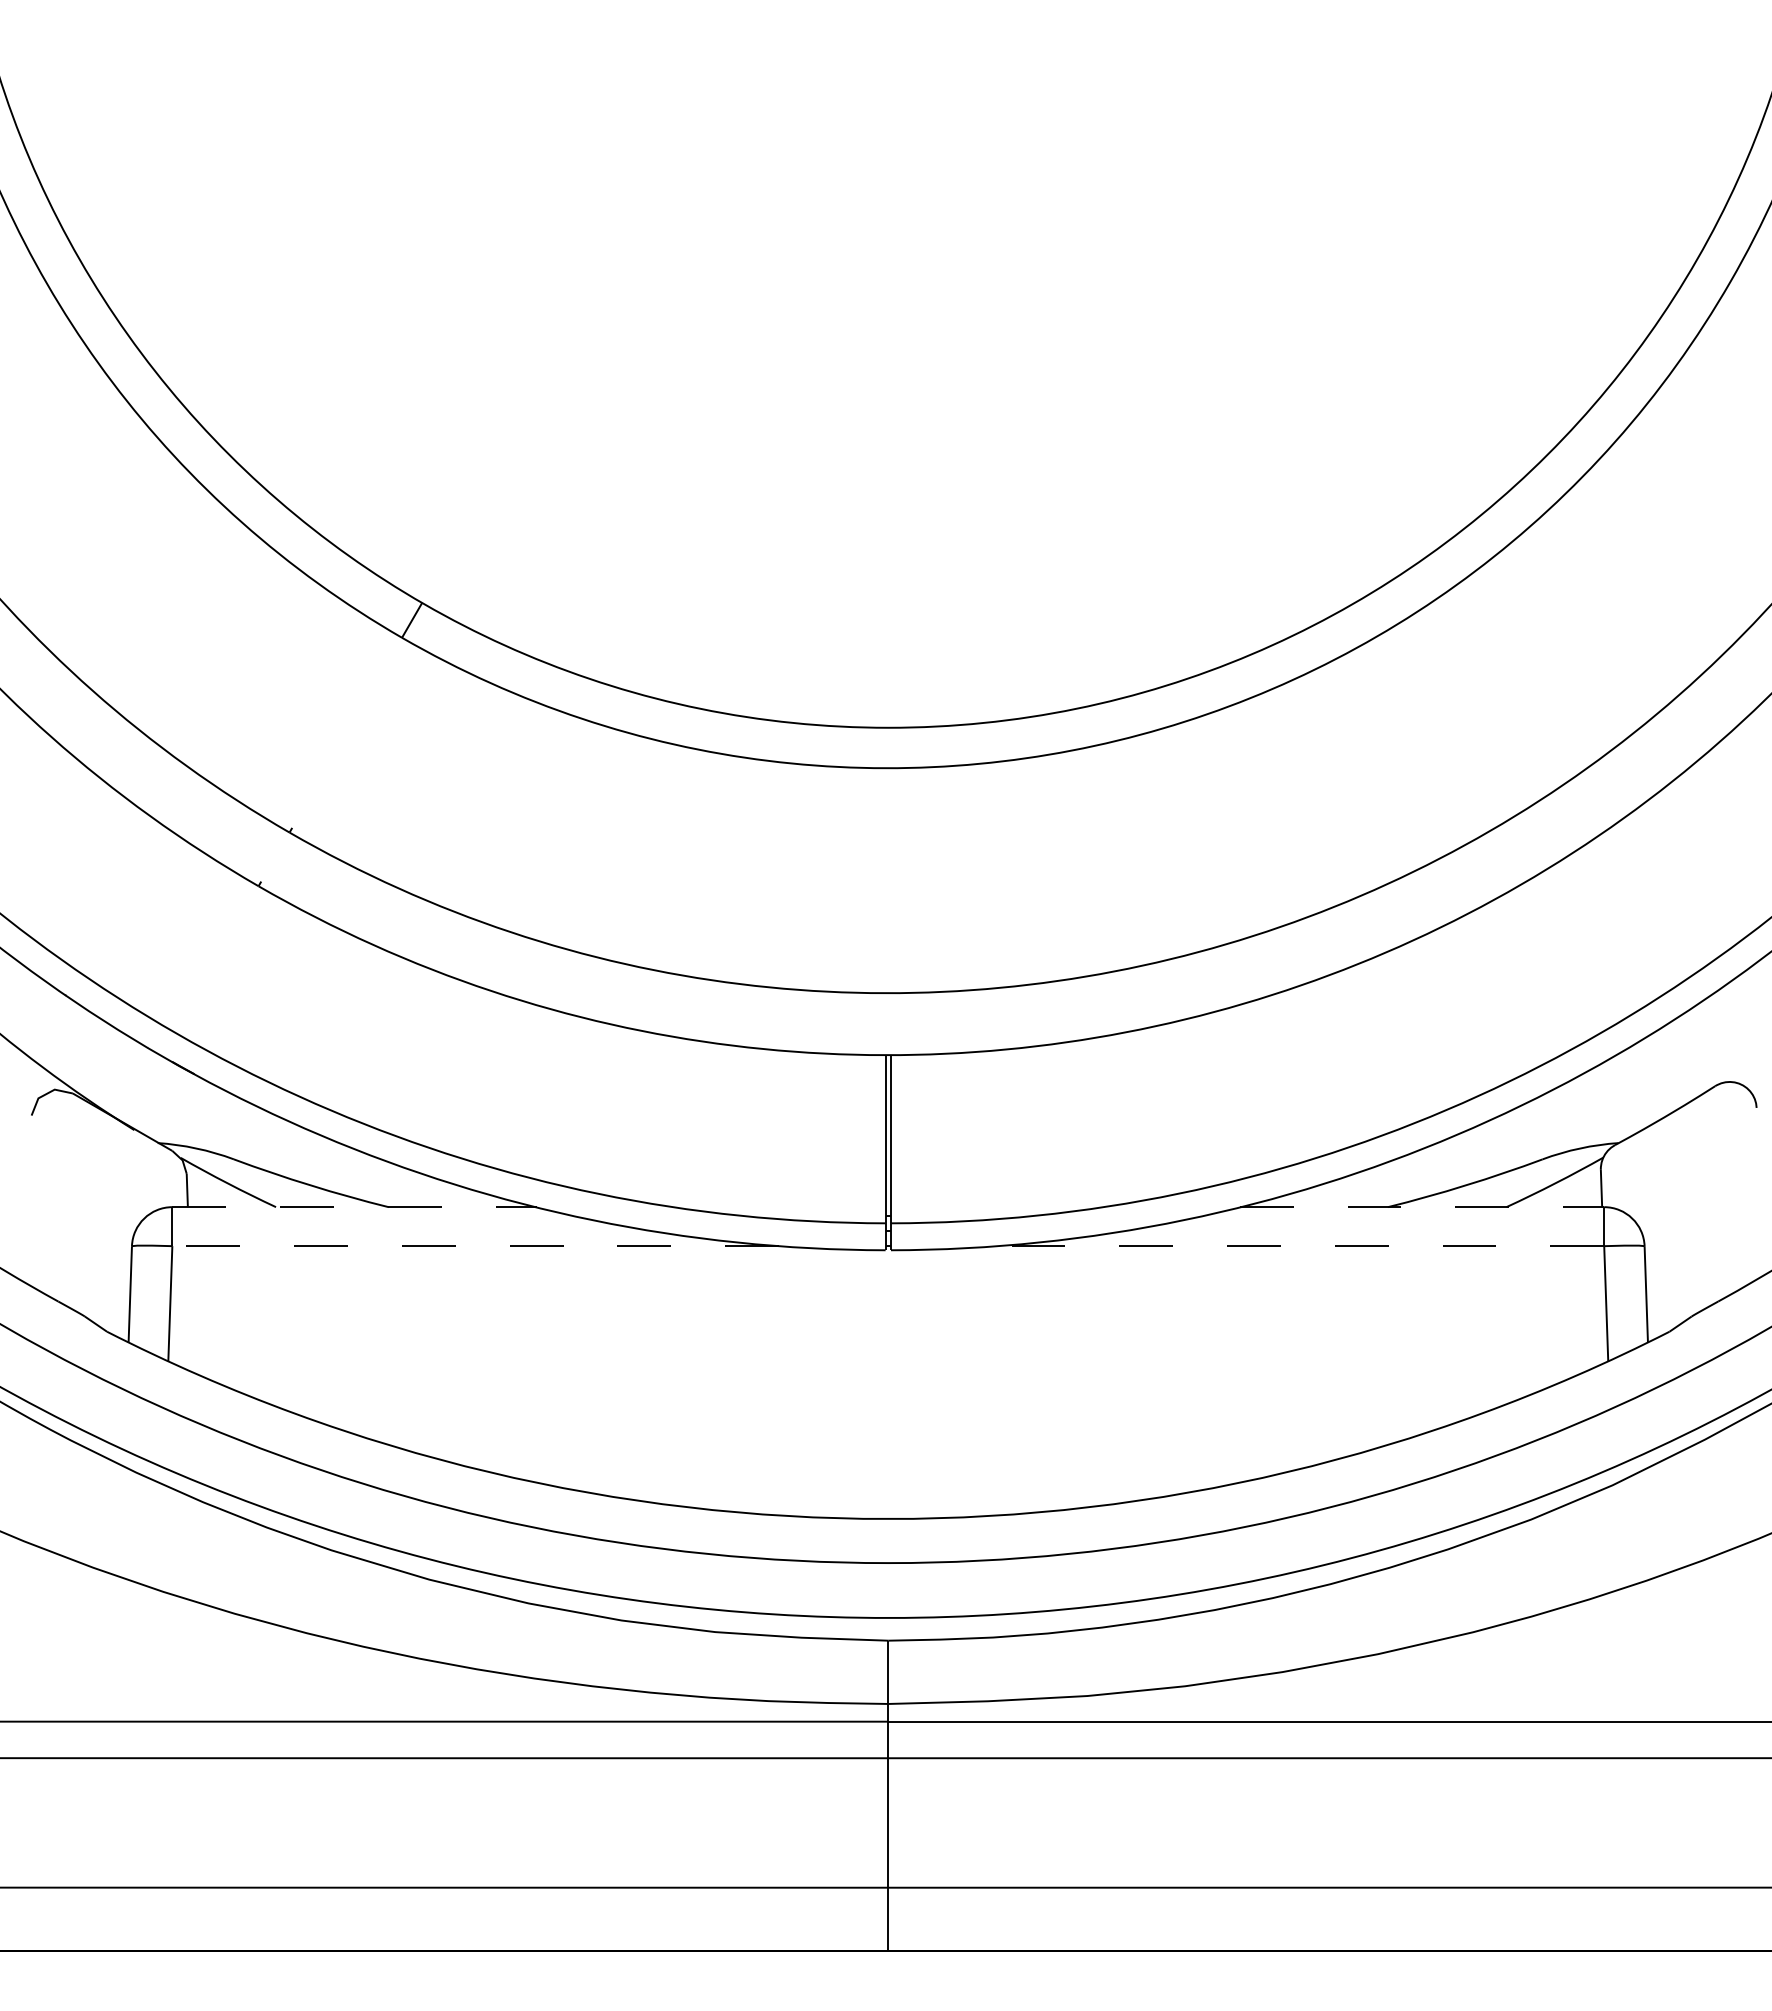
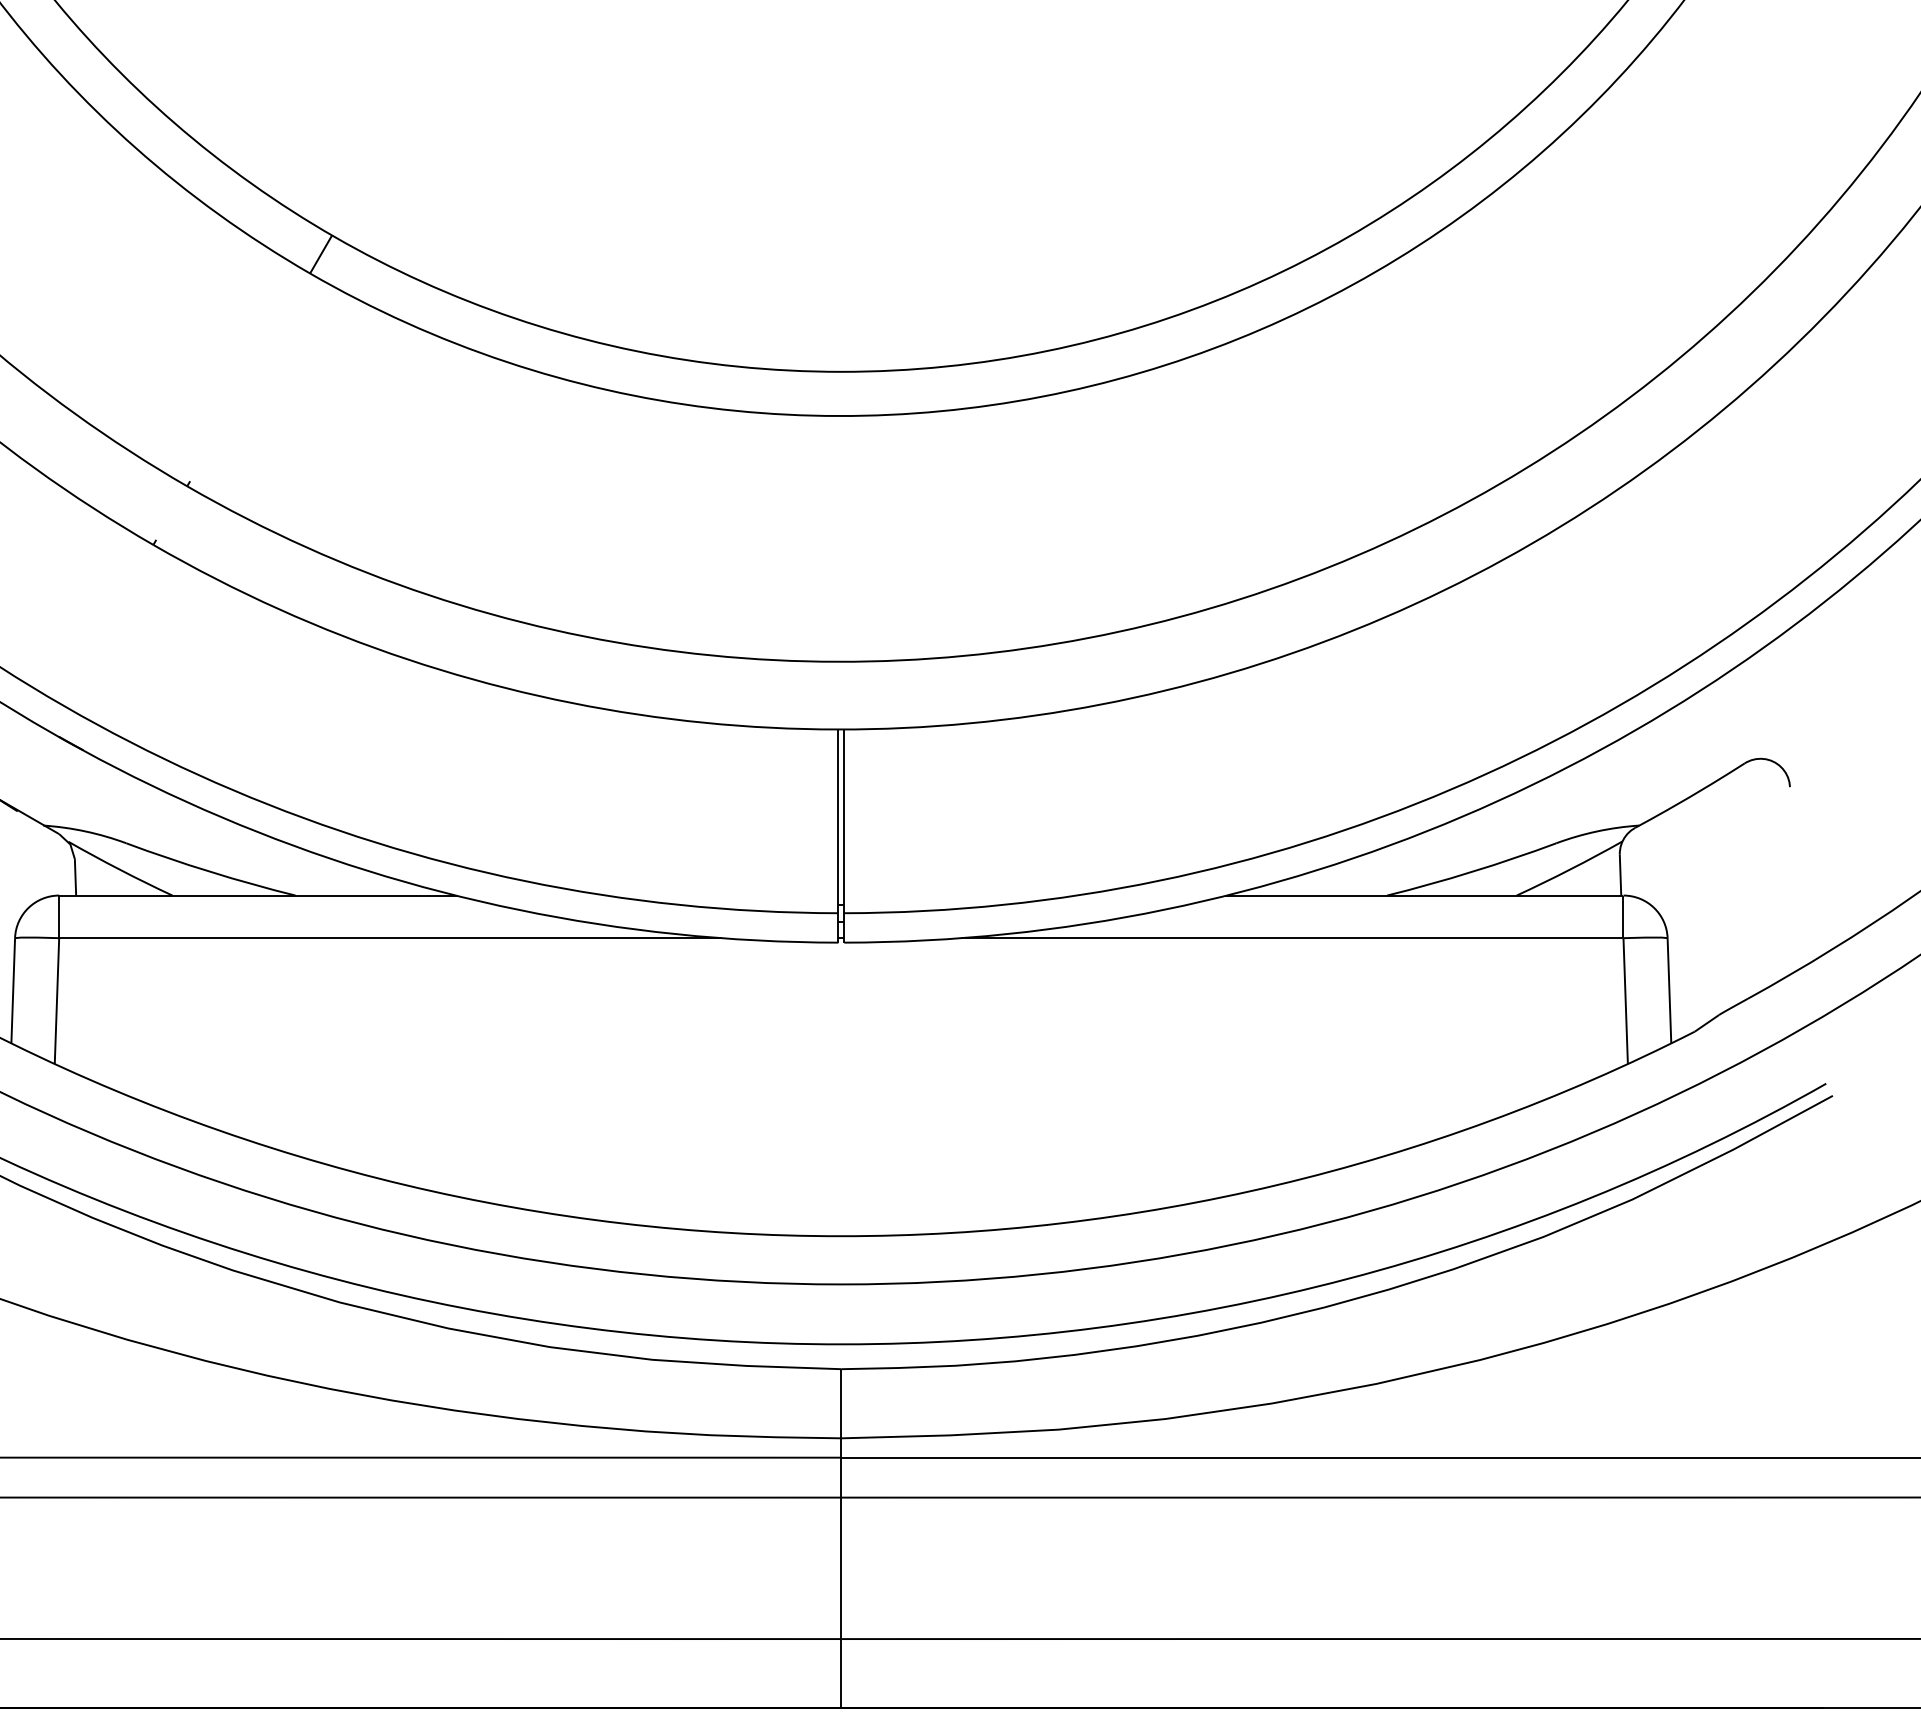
line: (355, 1207) -> (259, 895), dashed -> solid
line: (1422, 1207) -> (1424, 895), dashed -> solid
line: (475, 1246) -> (390, 938), dashed -> solid
line: (1300, 1246) -> (1291, 938), dashed -> solid

